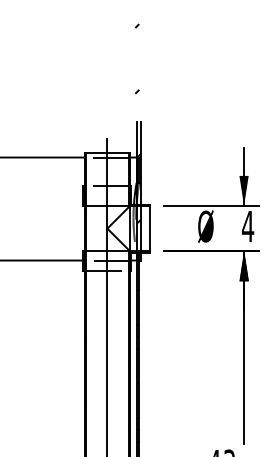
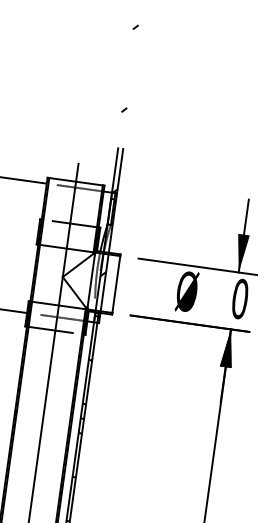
text: (247, 226) -> (239, 298), 4 -> 0

